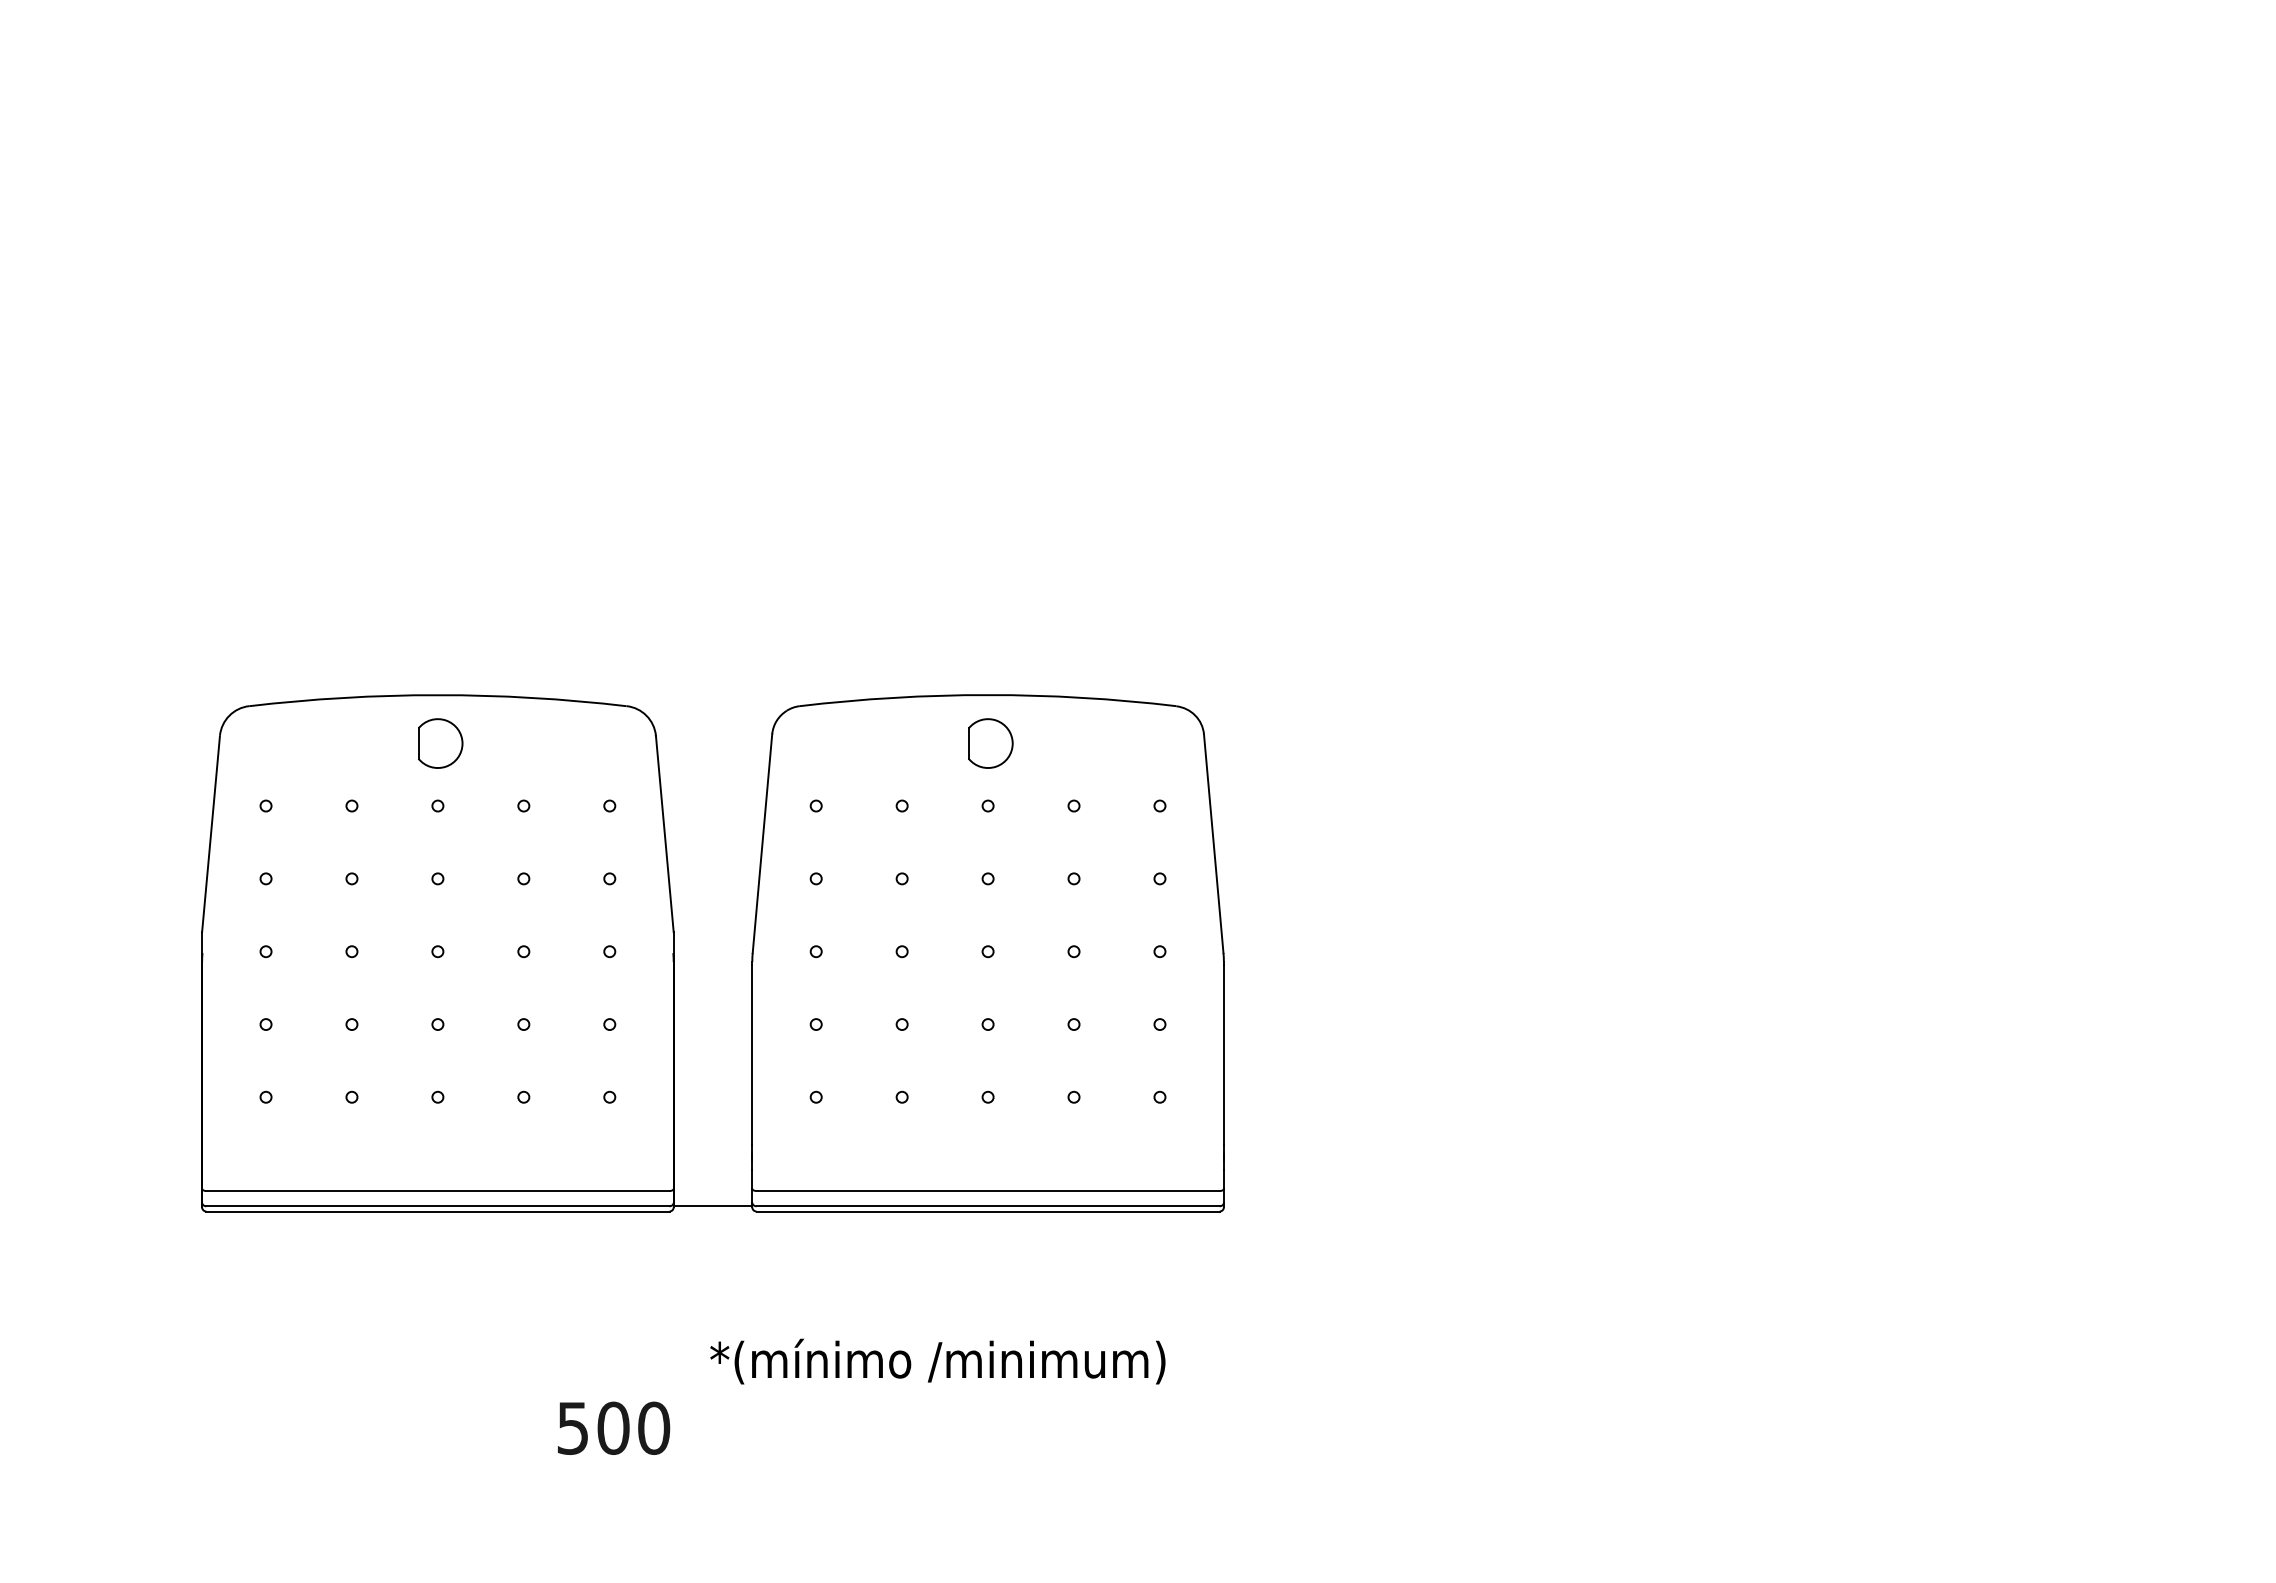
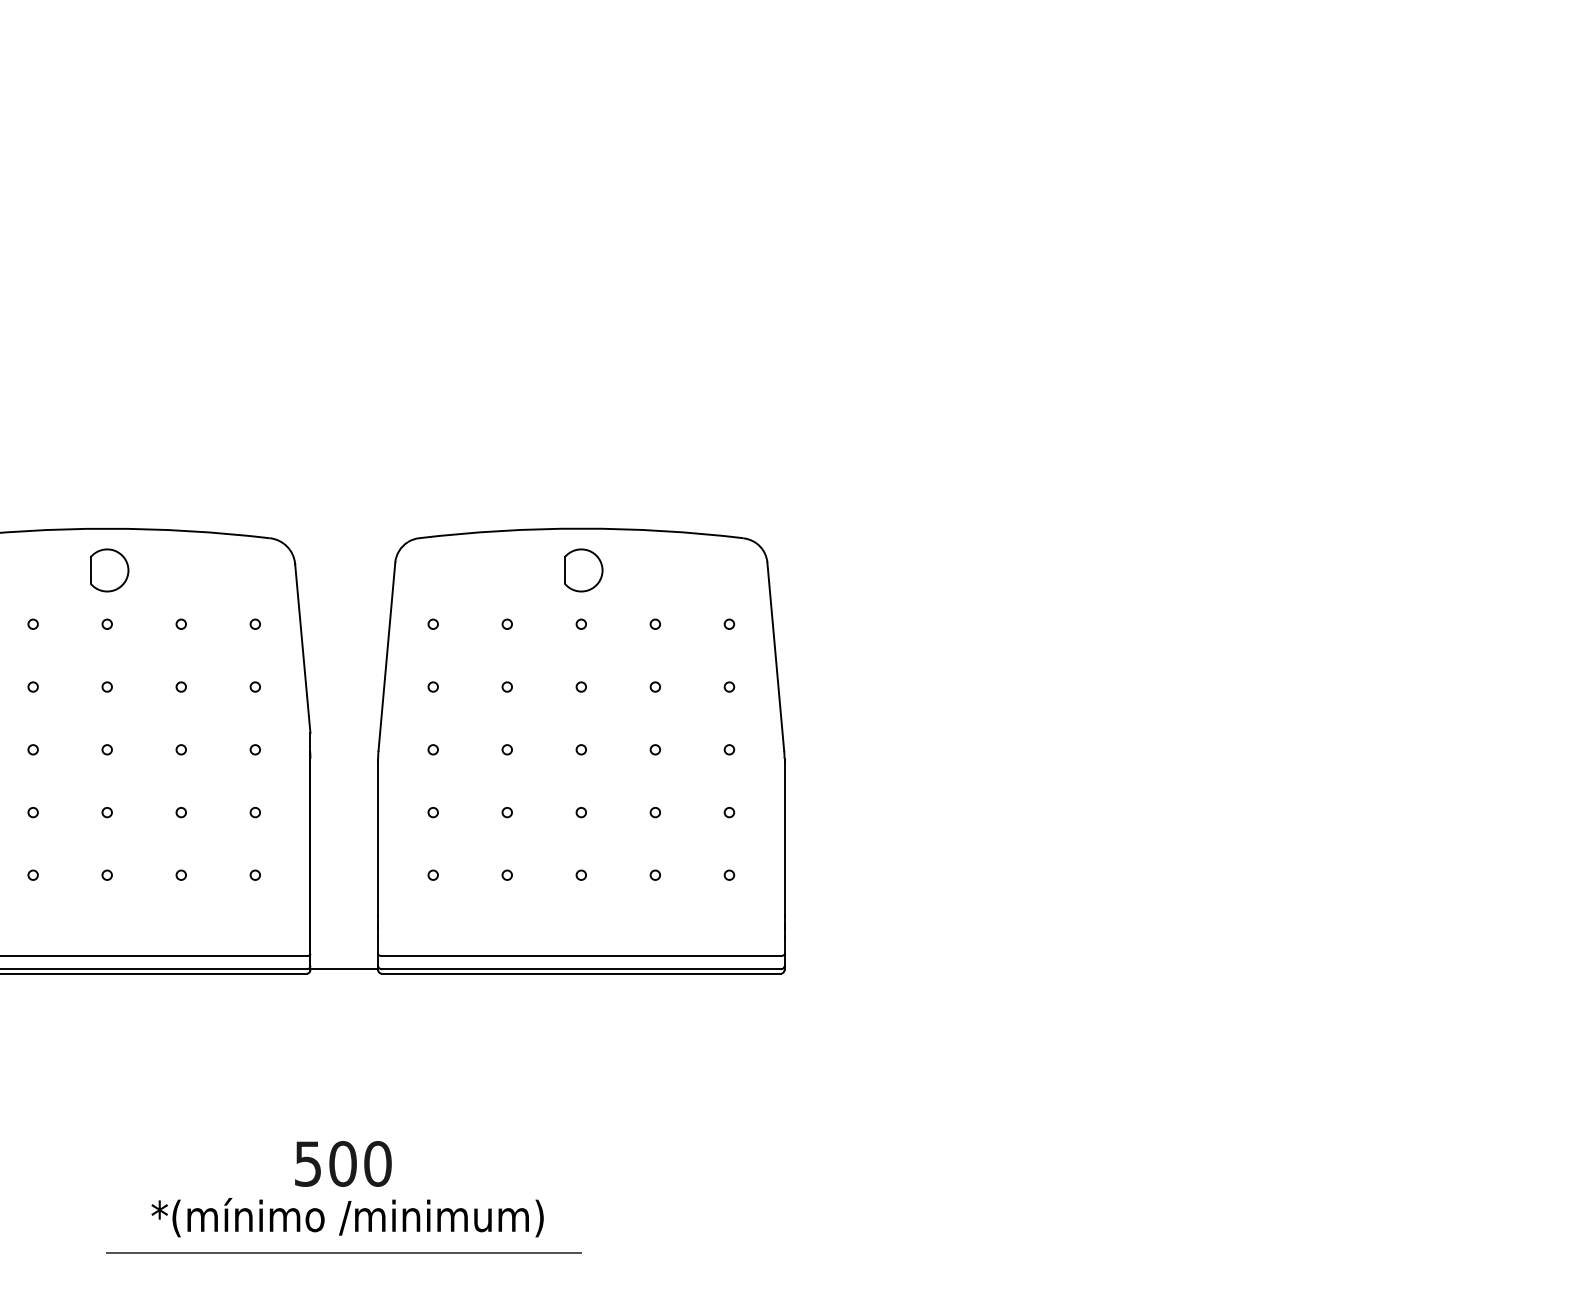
text: (937, 1361) -> (347, 1217), moved
text: (614, 1427) -> (343, 1163), moved
line: (712, 1535) -> (343, 1252), added

